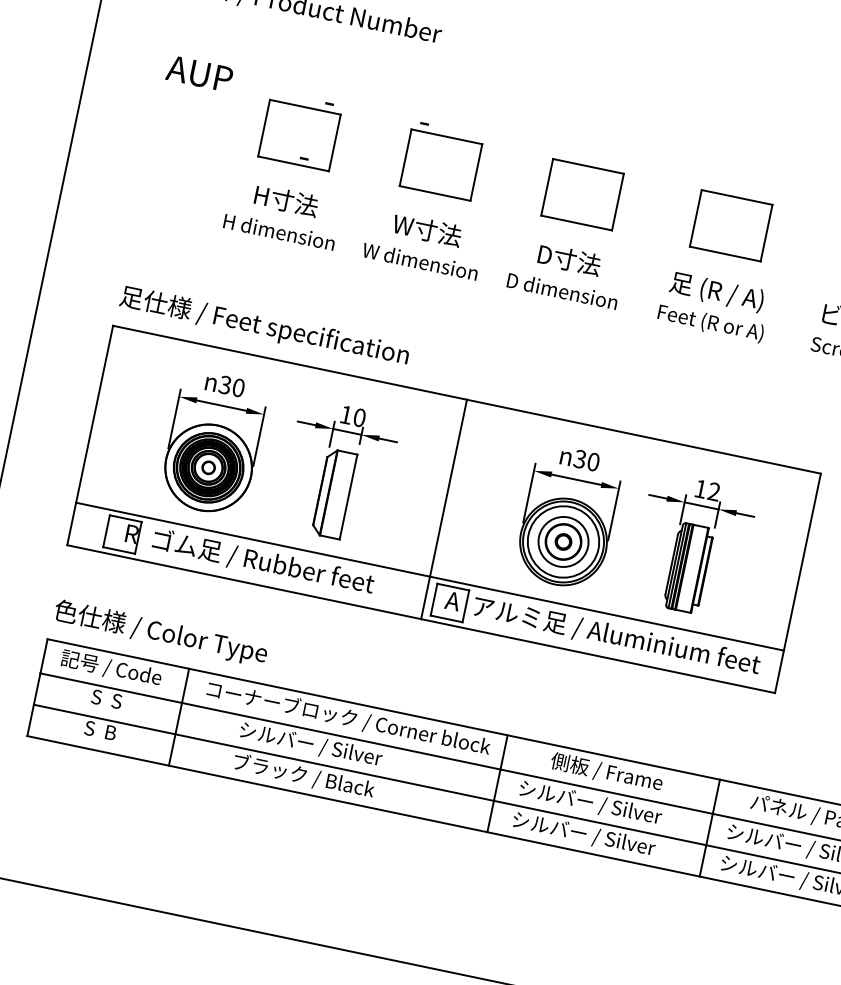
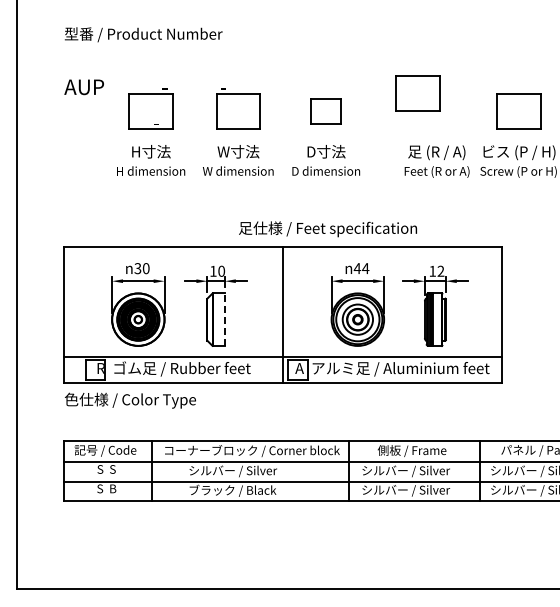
part: (581, 194) -> (325, 111), size x0.7
part: (730, 225) -> (417, 93), moved
text: (713, 306) -> (436, 161), moved
text: (263, 327) -> (327, 229), moved
text: (586, 460) -> (361, 268), 30 -> 44
line: (347, 496) -> (224, 319), solid -> dashed
text: (160, 632) -> (130, 400), moved

